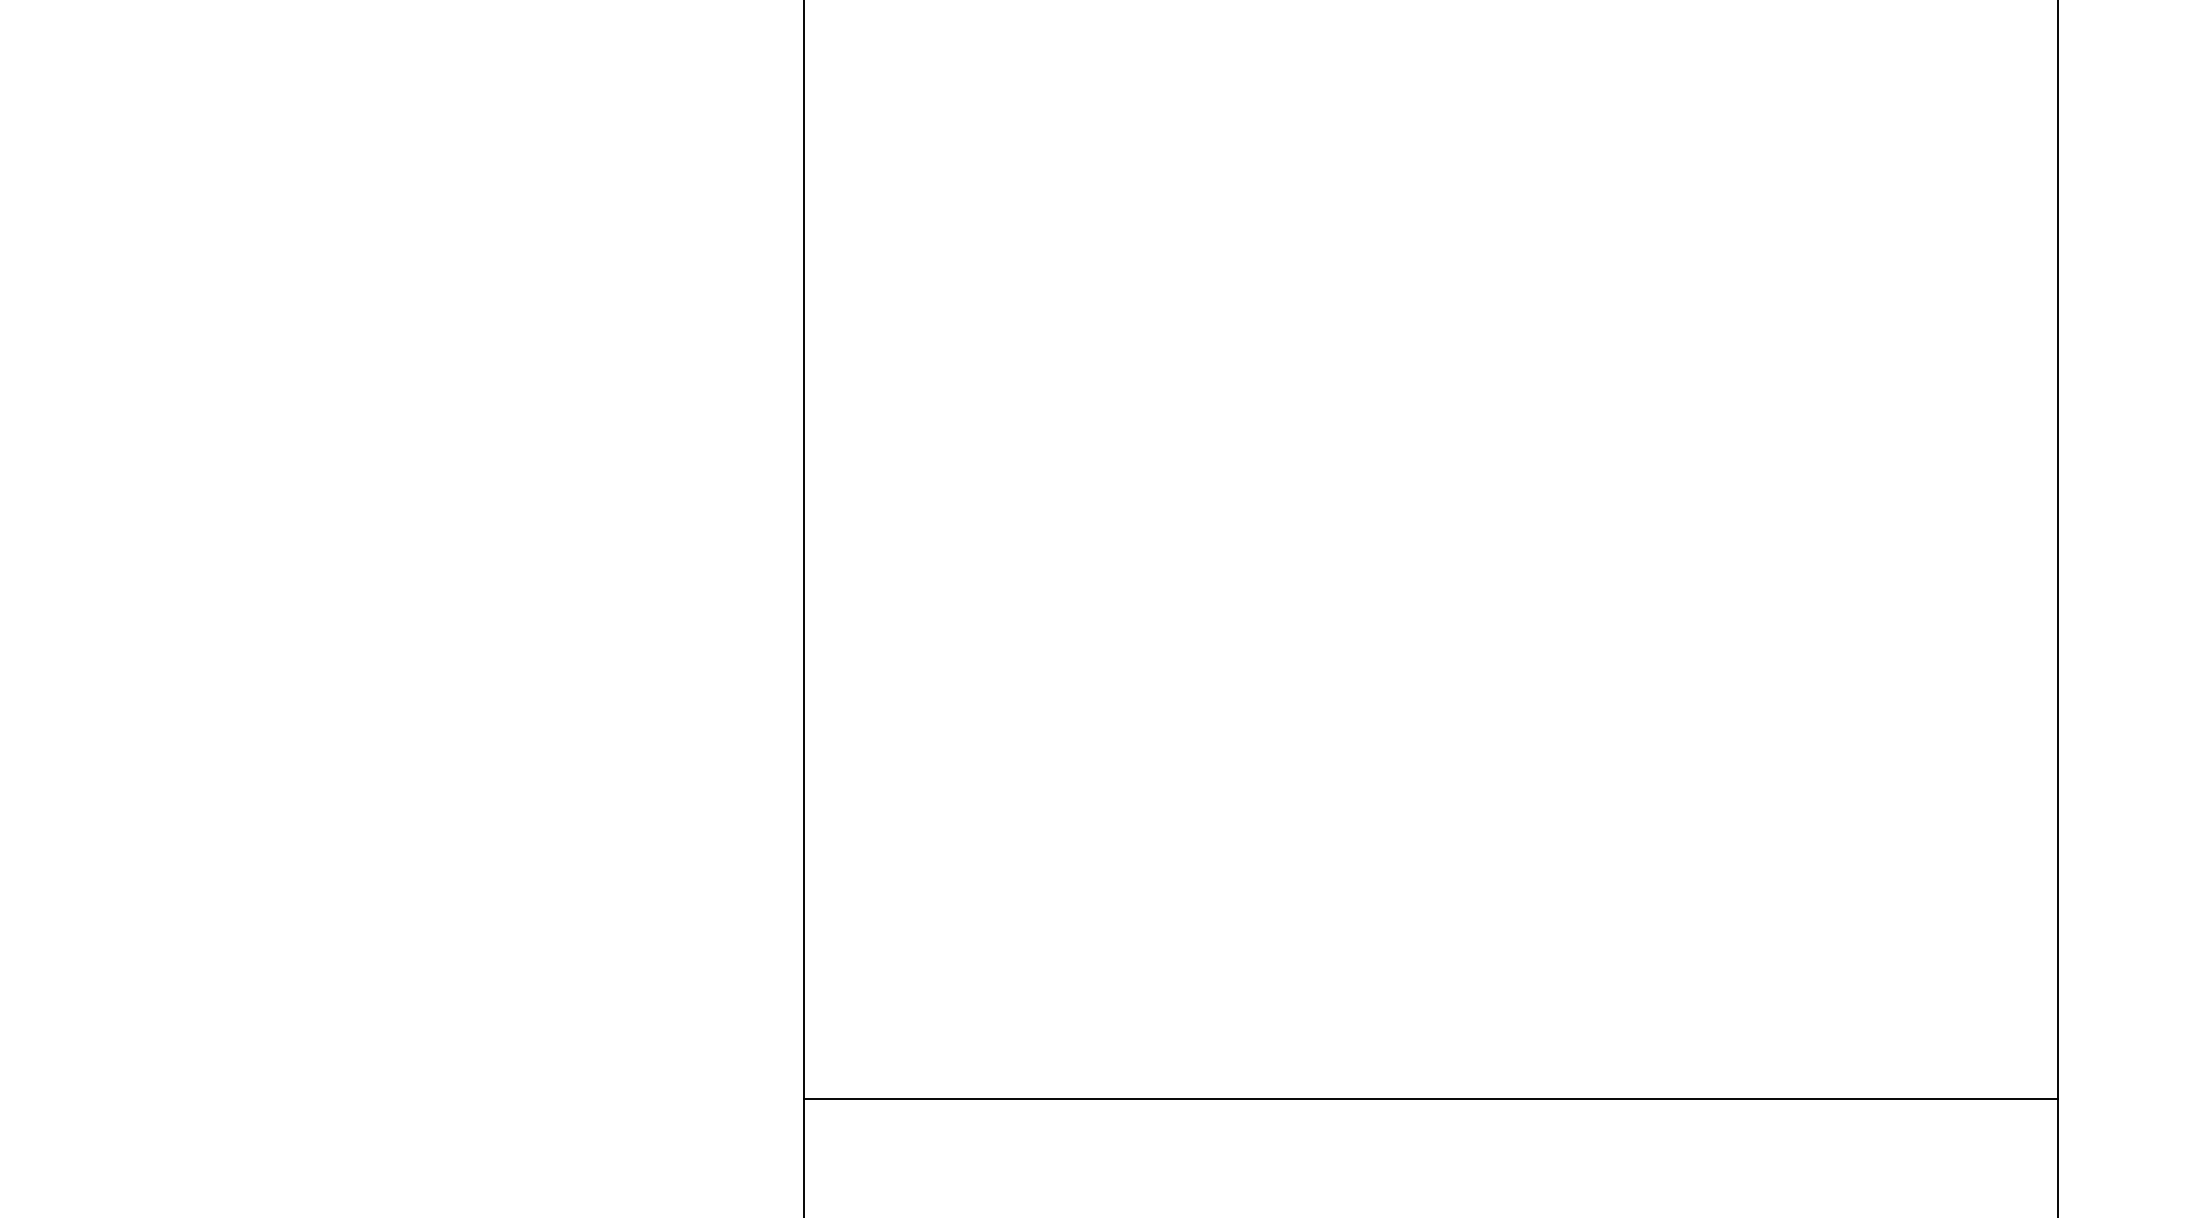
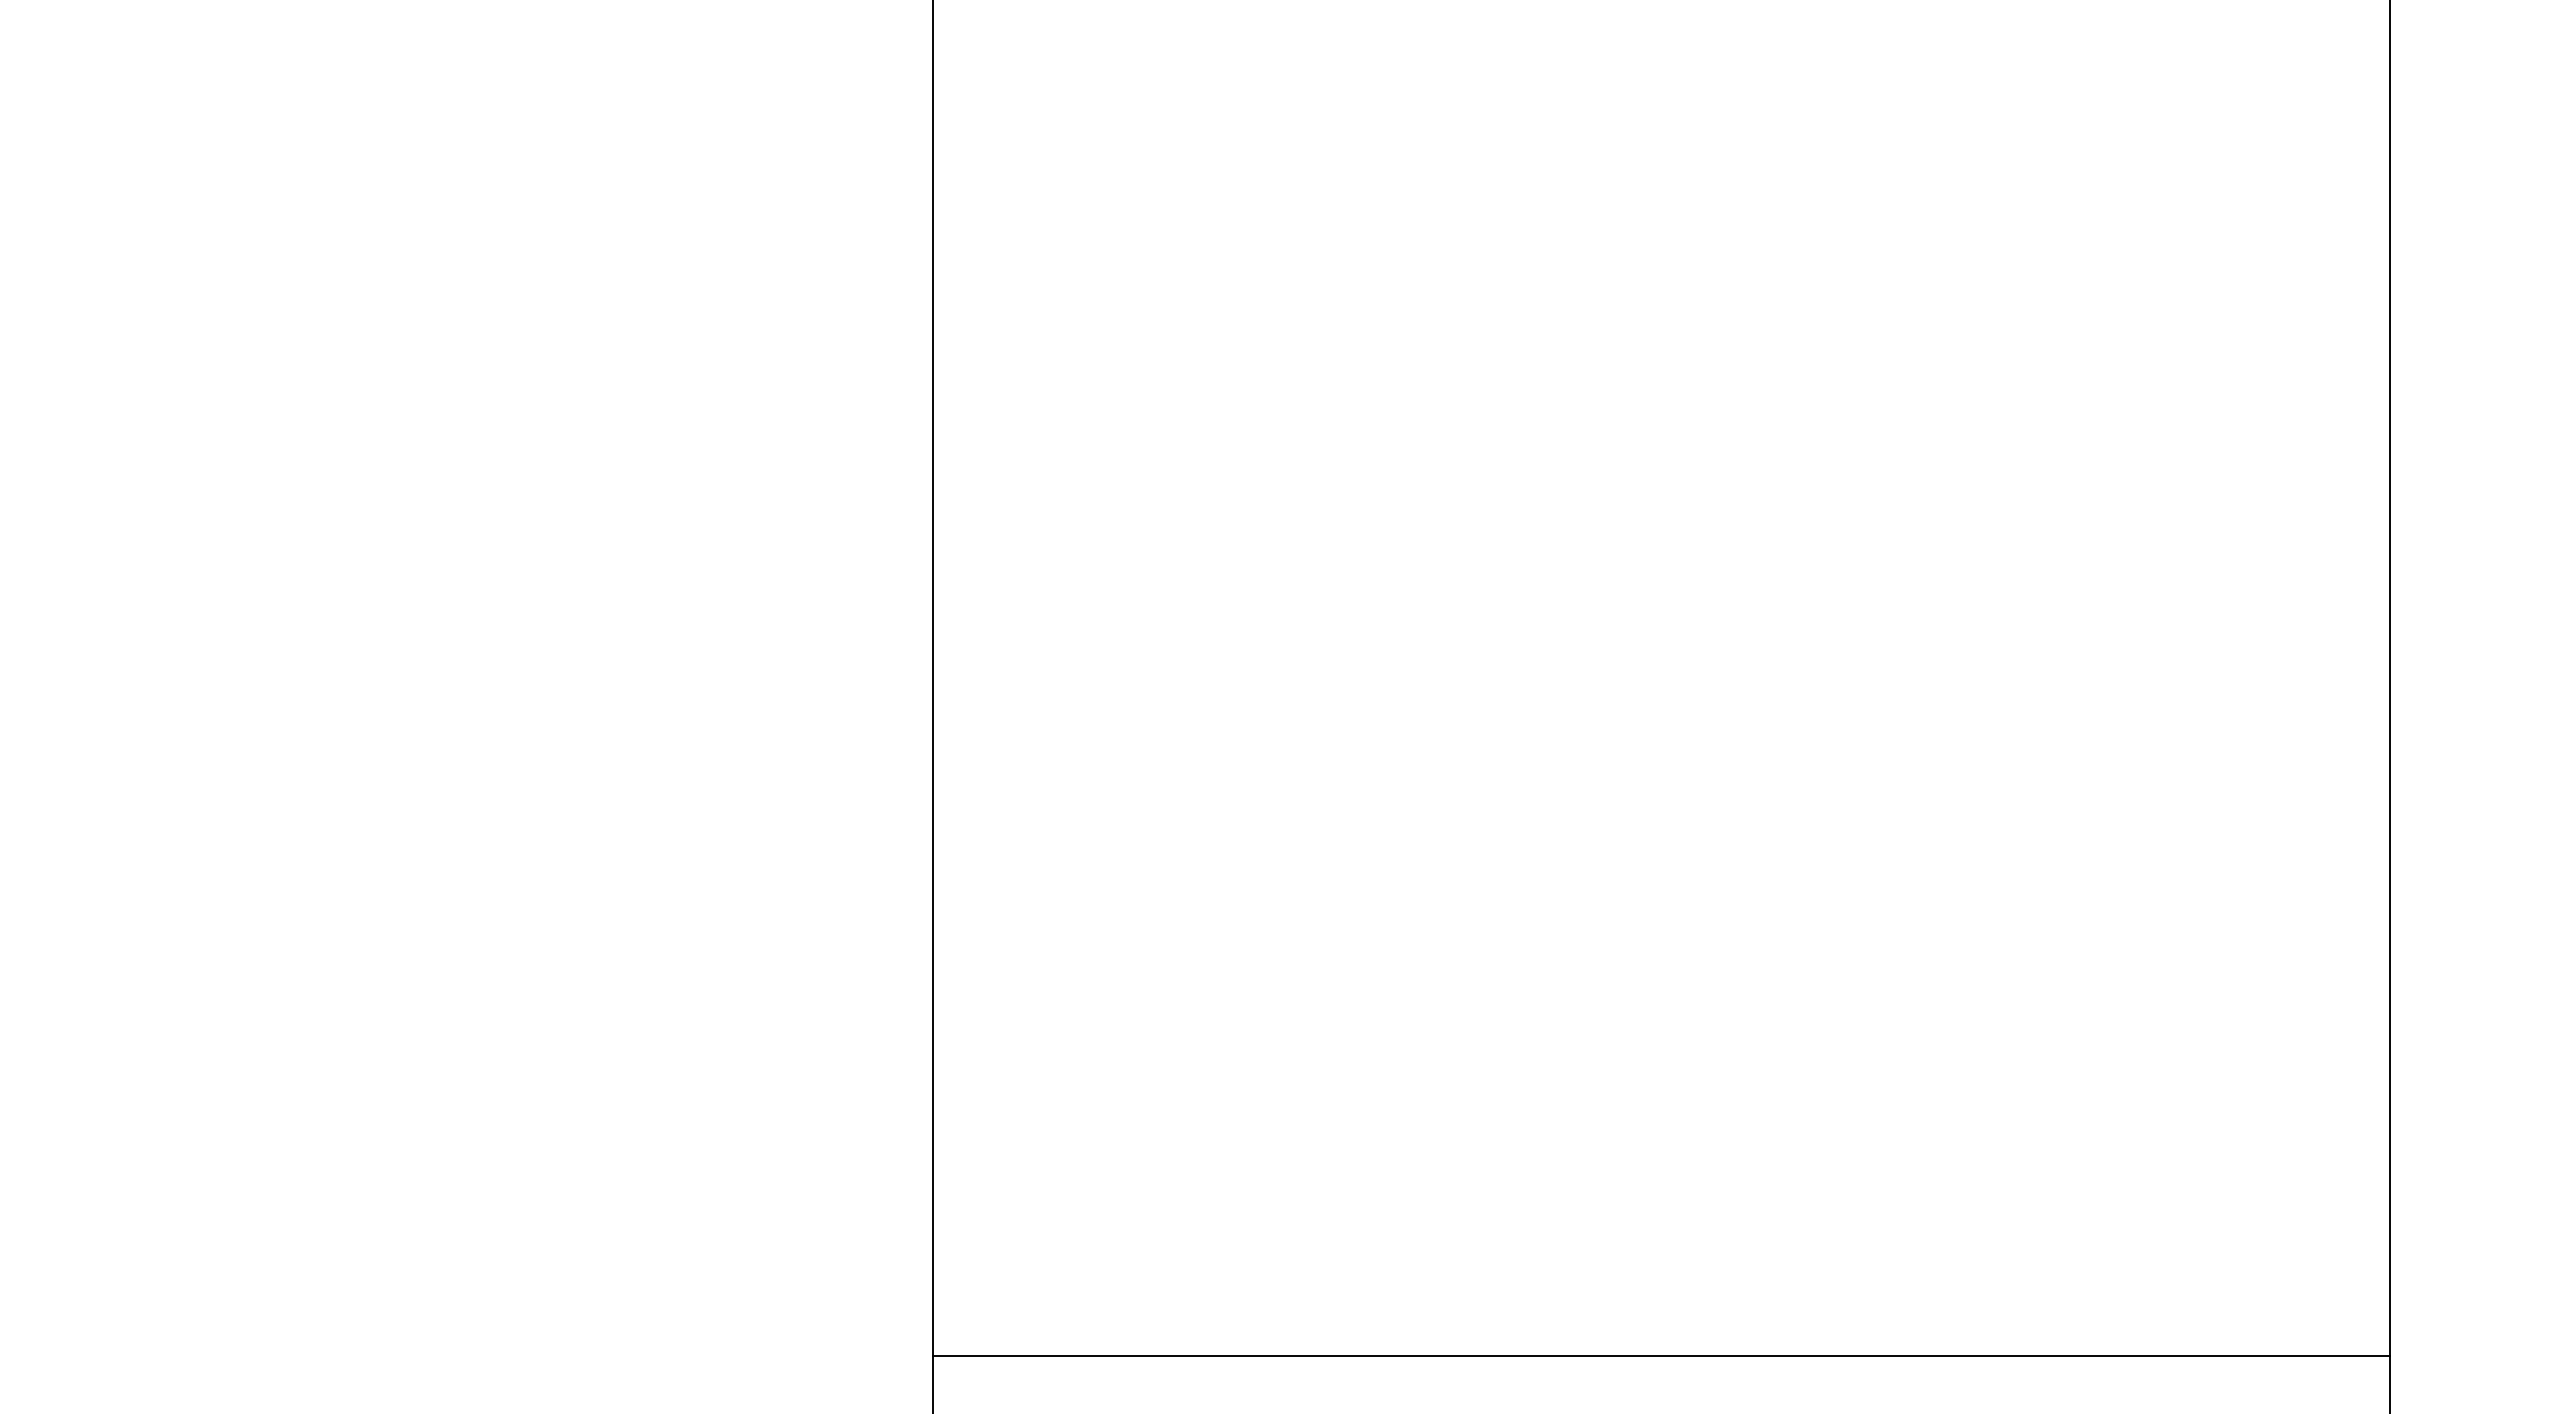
line: (1430, 1099) -> (1661, 1356), moved

